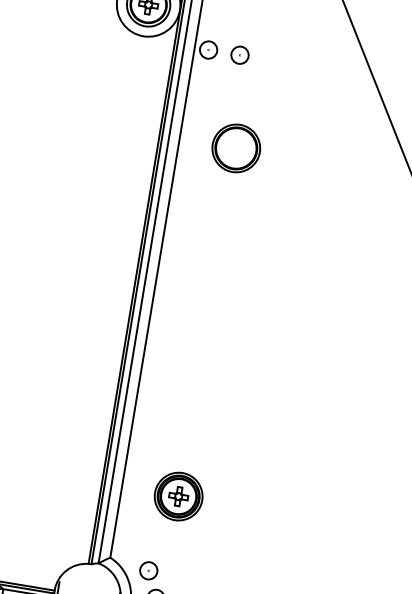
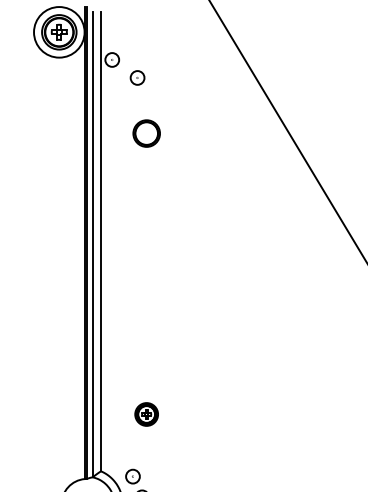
part: (239, 54) -> (137, 77), moved
part: (235, 148) -> (146, 133), size x0.7
part: (178, 496) -> (146, 414), size x0.6

